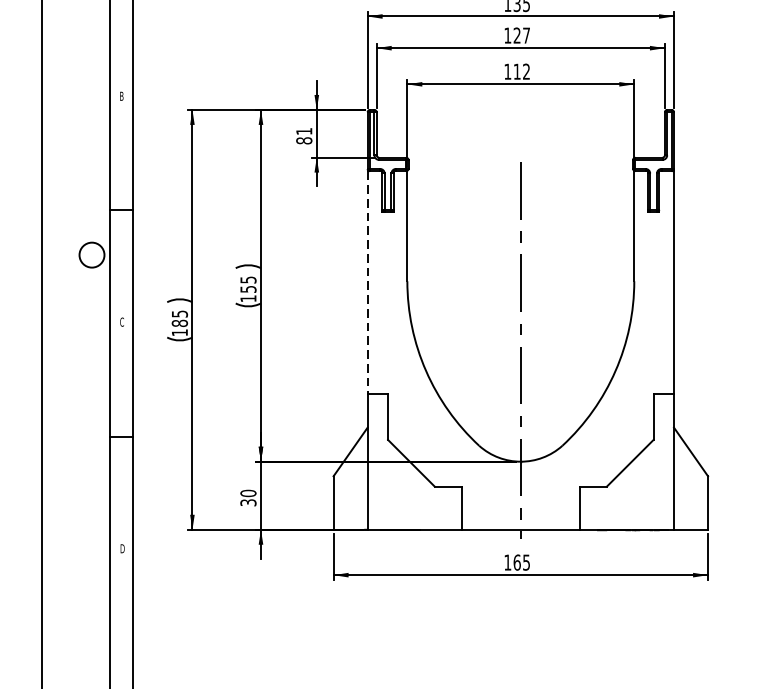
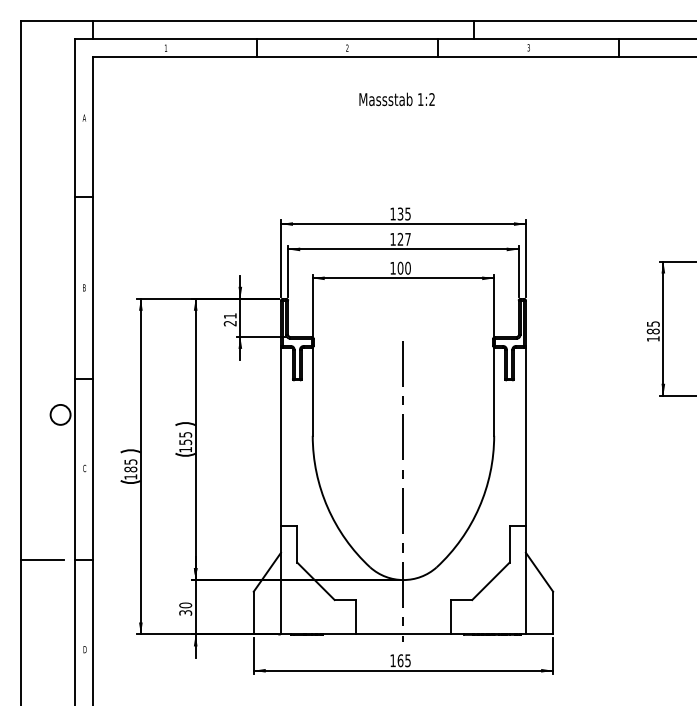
text: (520, 70) -> (403, 267), 112 -> 100
text: (303, 140) -> (229, 323), 81 -> 21
line: (367, 282) -> (280, 436), dashed -> solid
line: (69, 437) -> (42, 560), added

